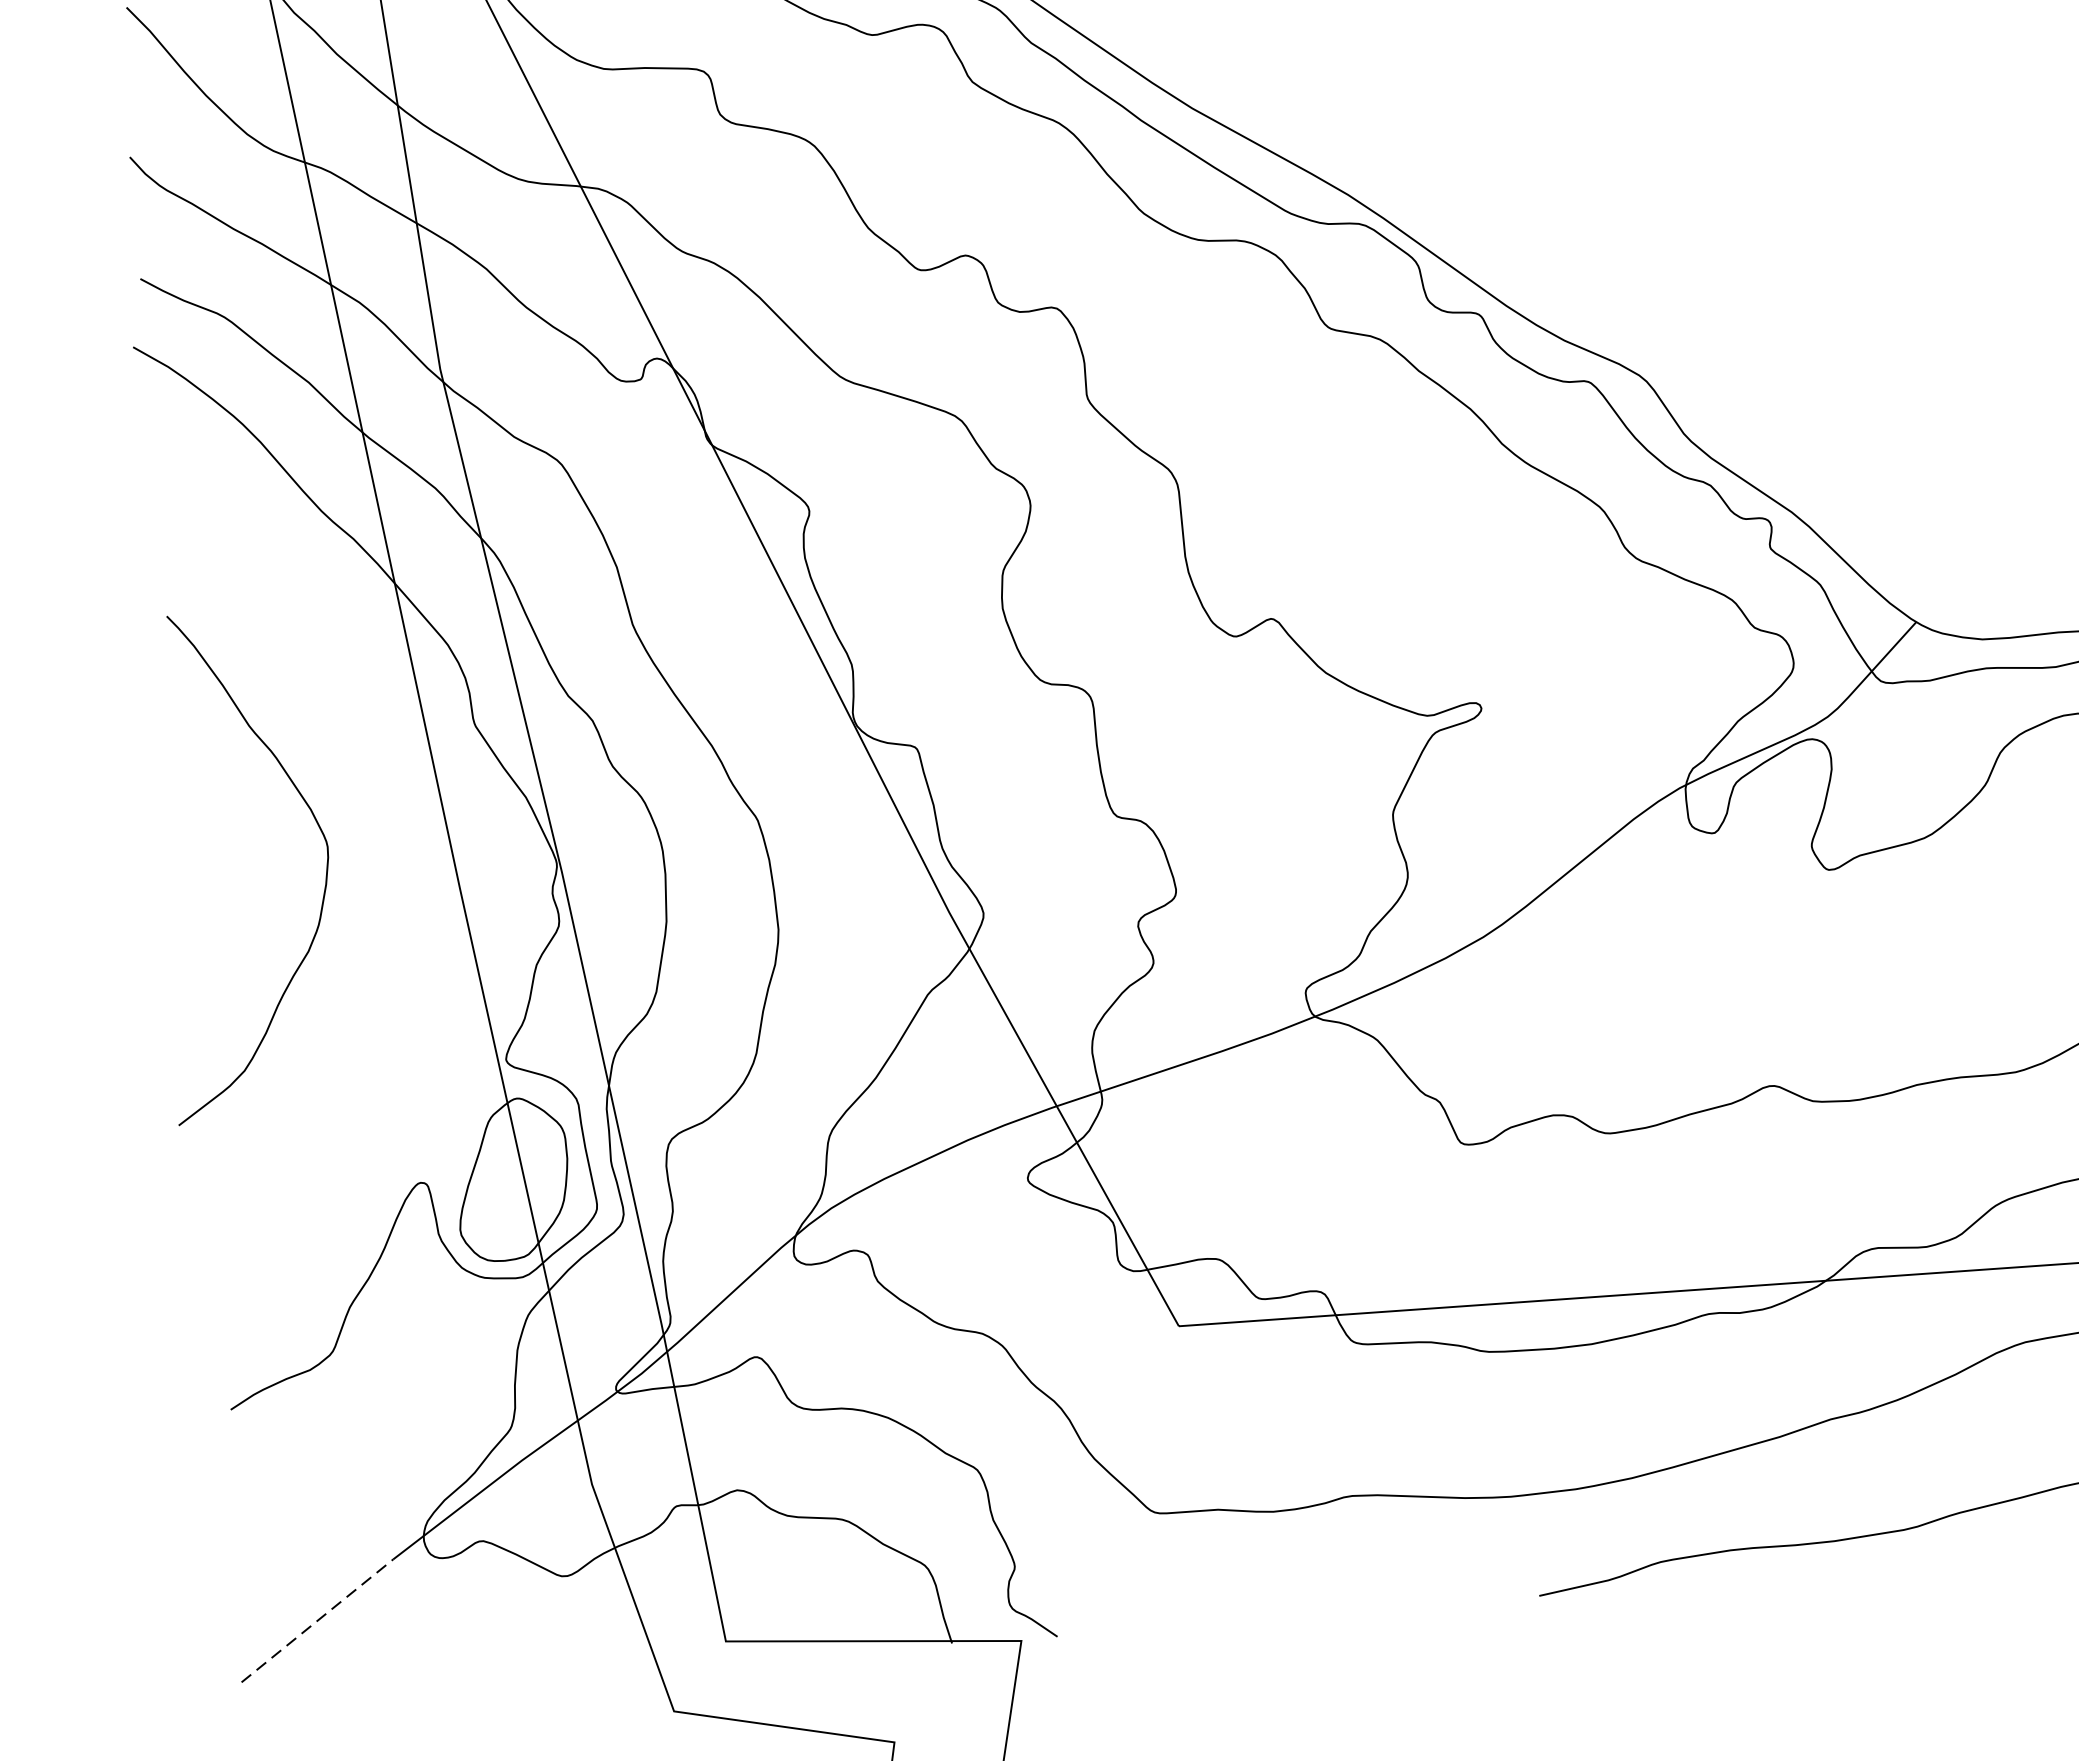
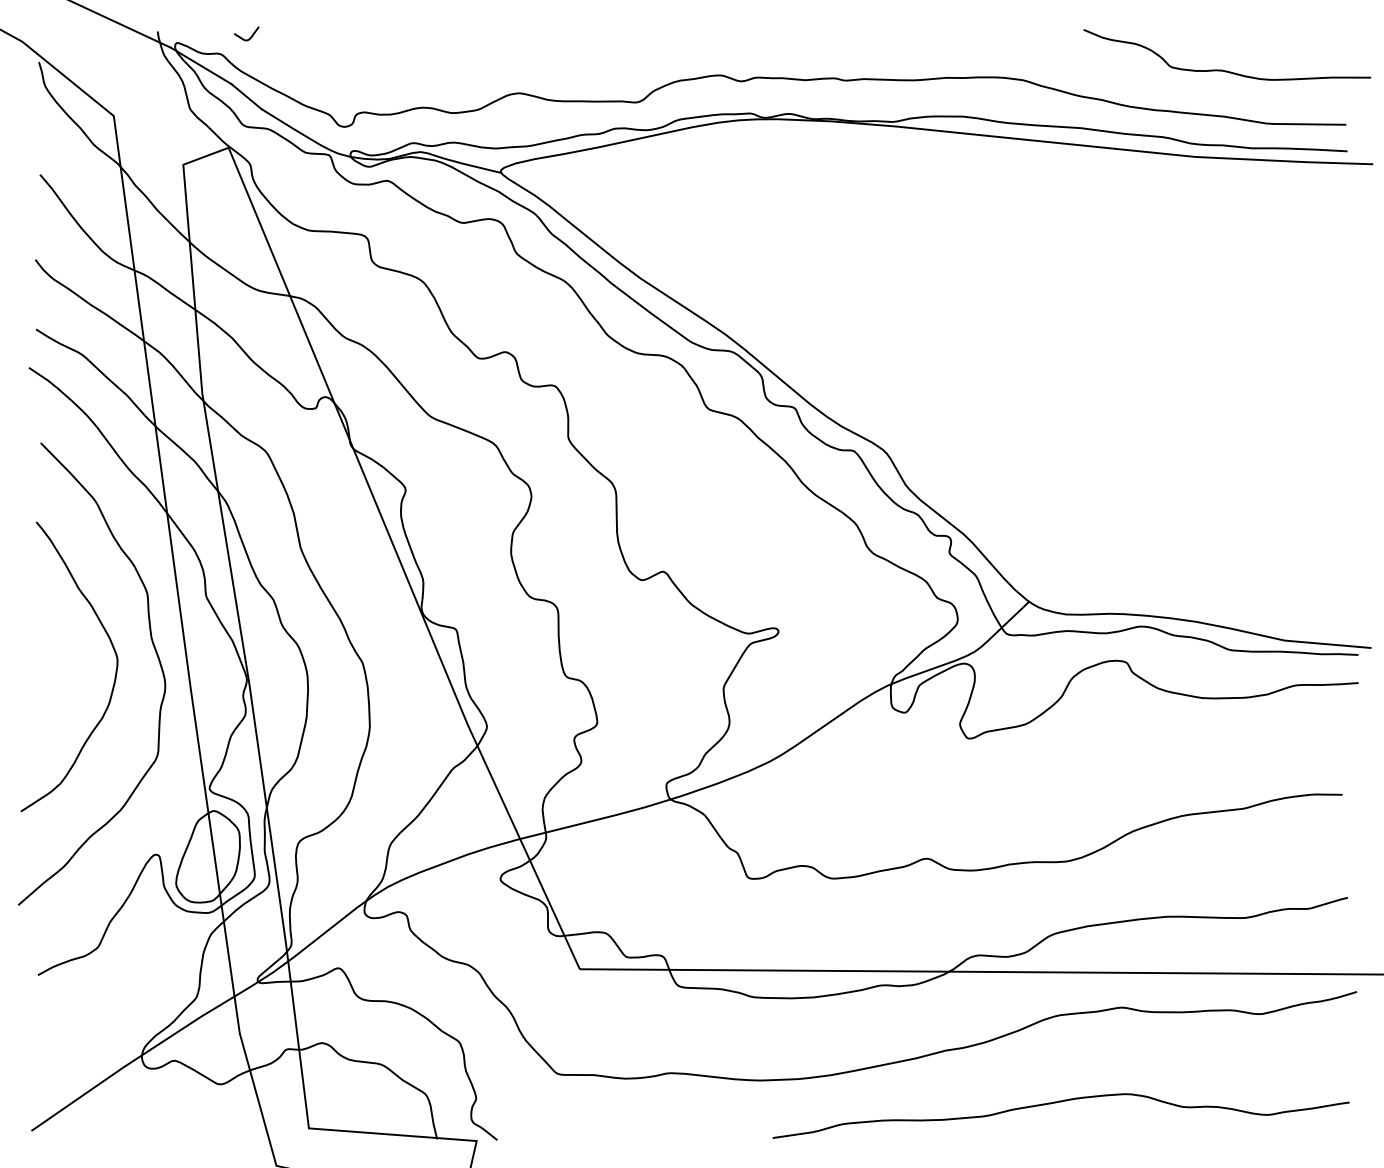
curve: (391, 825) -> (154, 650), added
line: (316, 1620) -> (77, 1098), dashed -> solid

